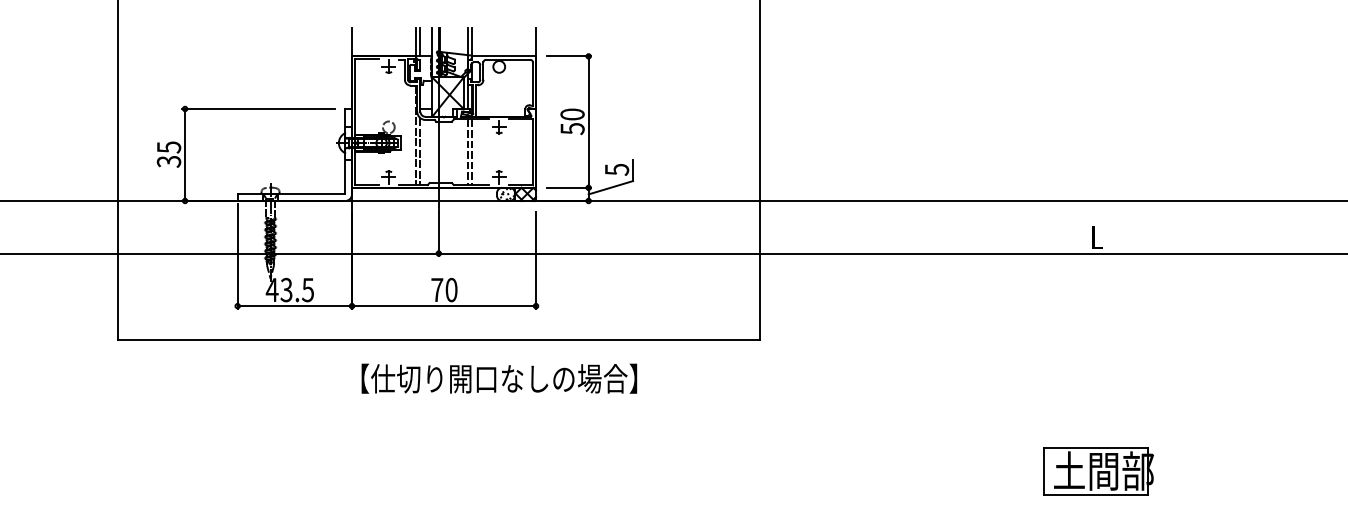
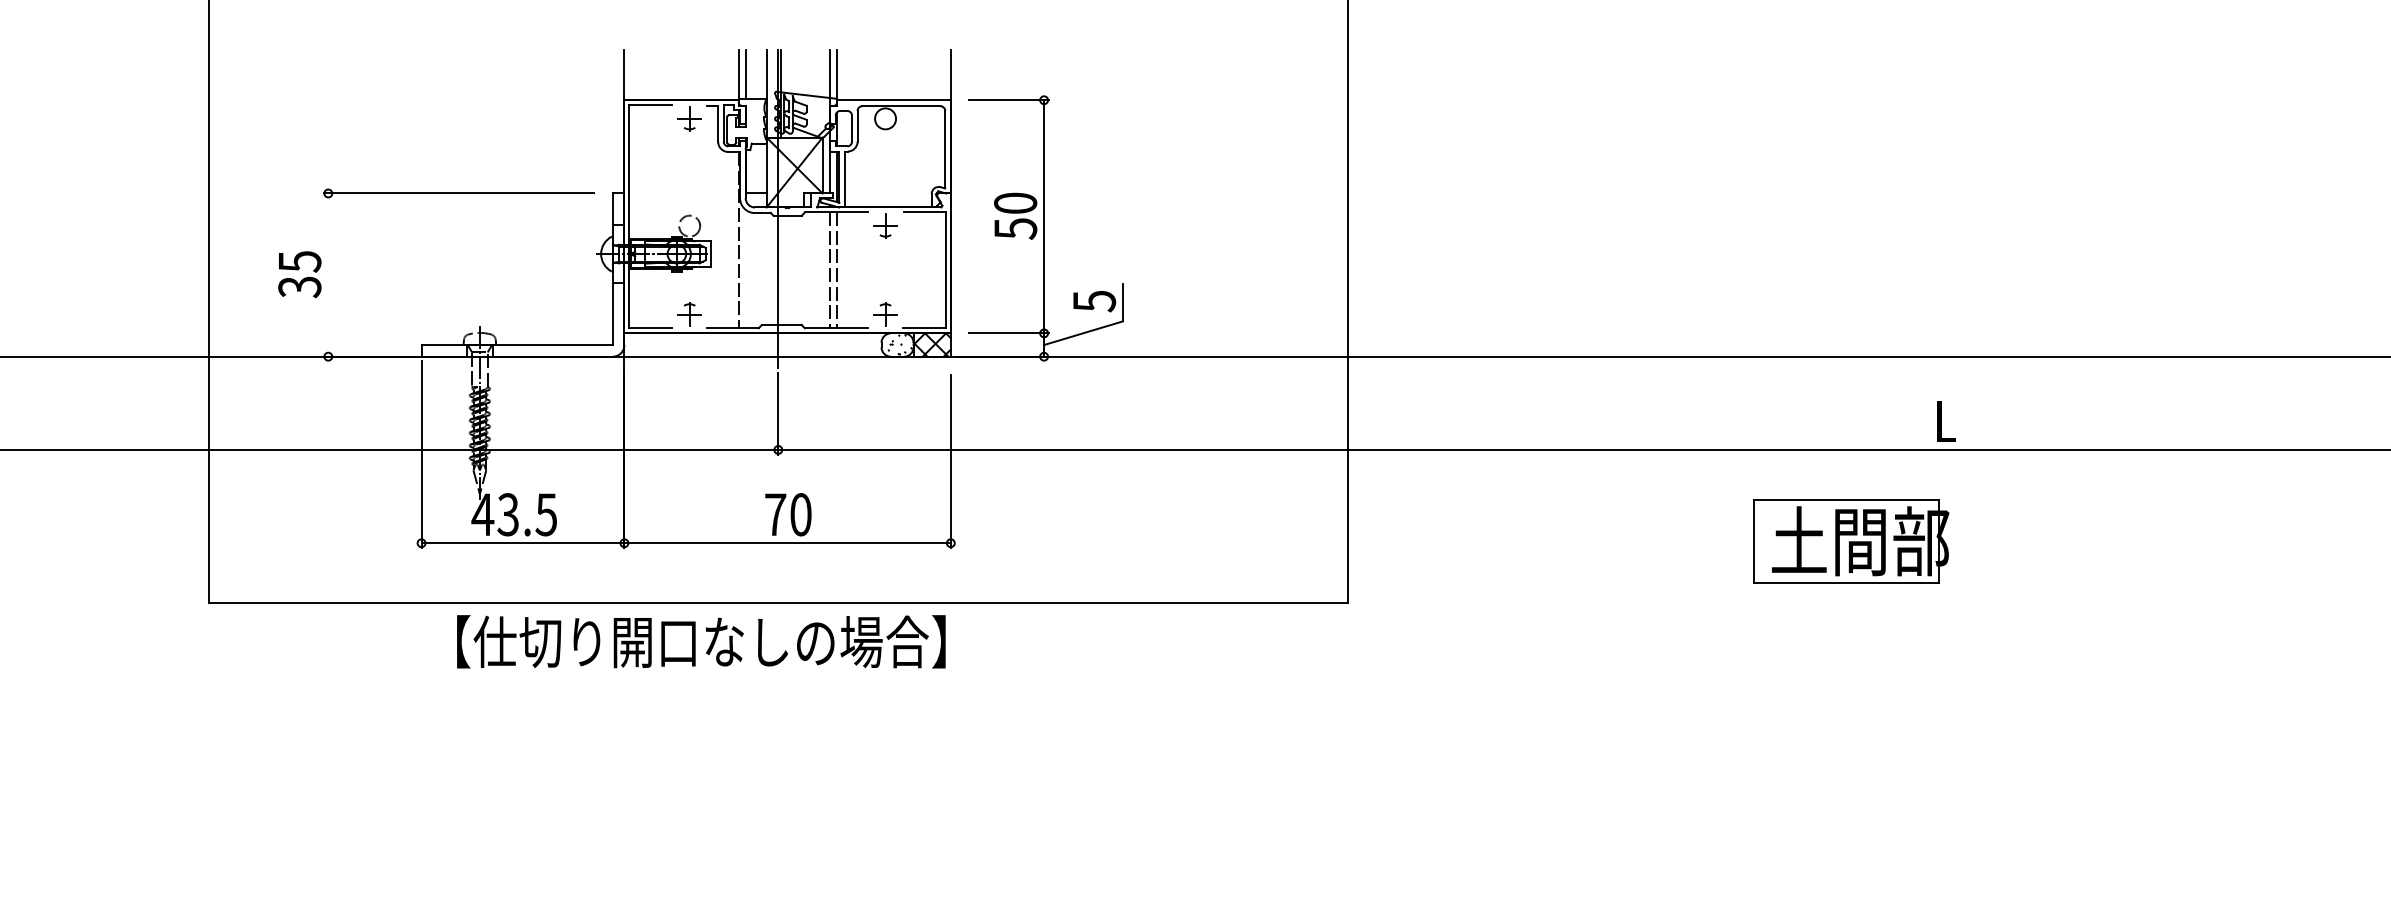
line: (420, 151) -> (745, 268), removed
line: (185, 154) -> (329, 274), removed
text: (499, 378) -> (701, 641), moved
part: (1098, 471) -> (1850, 542), moved

